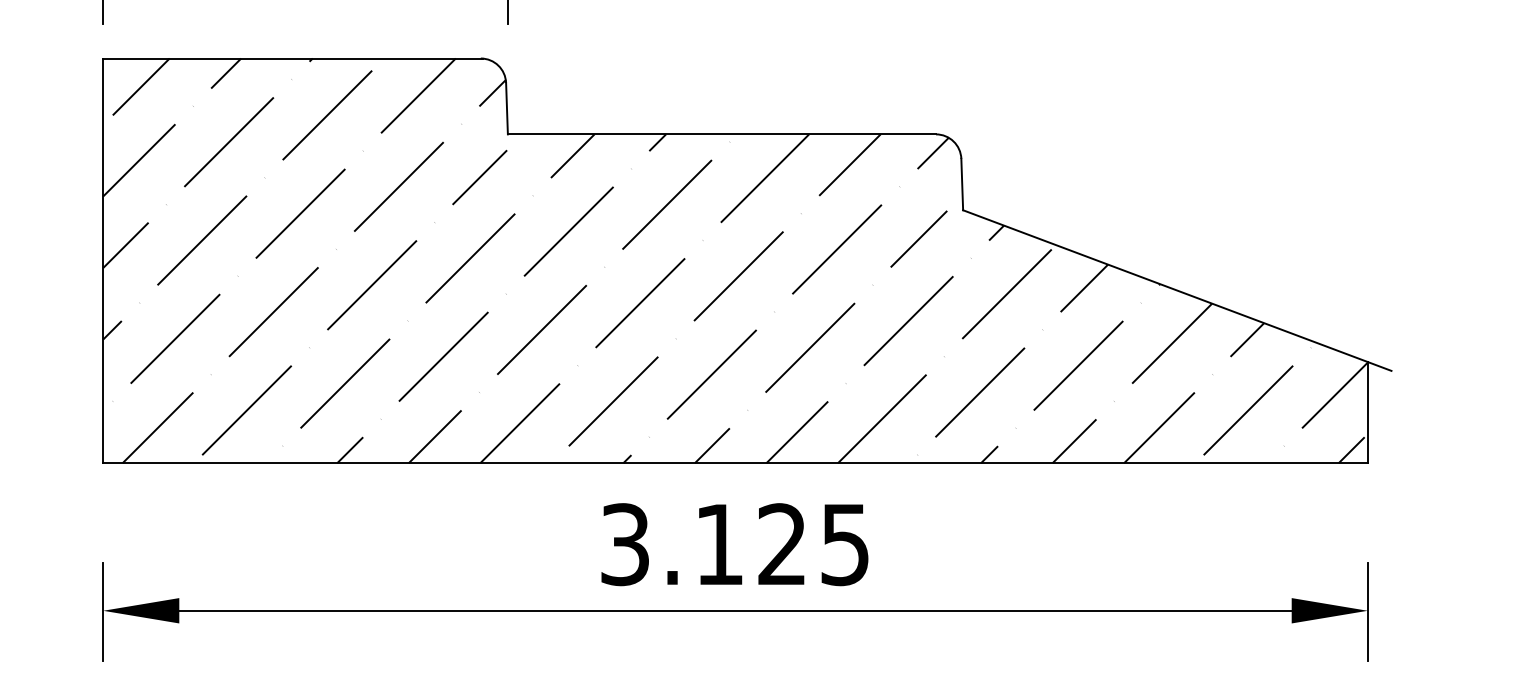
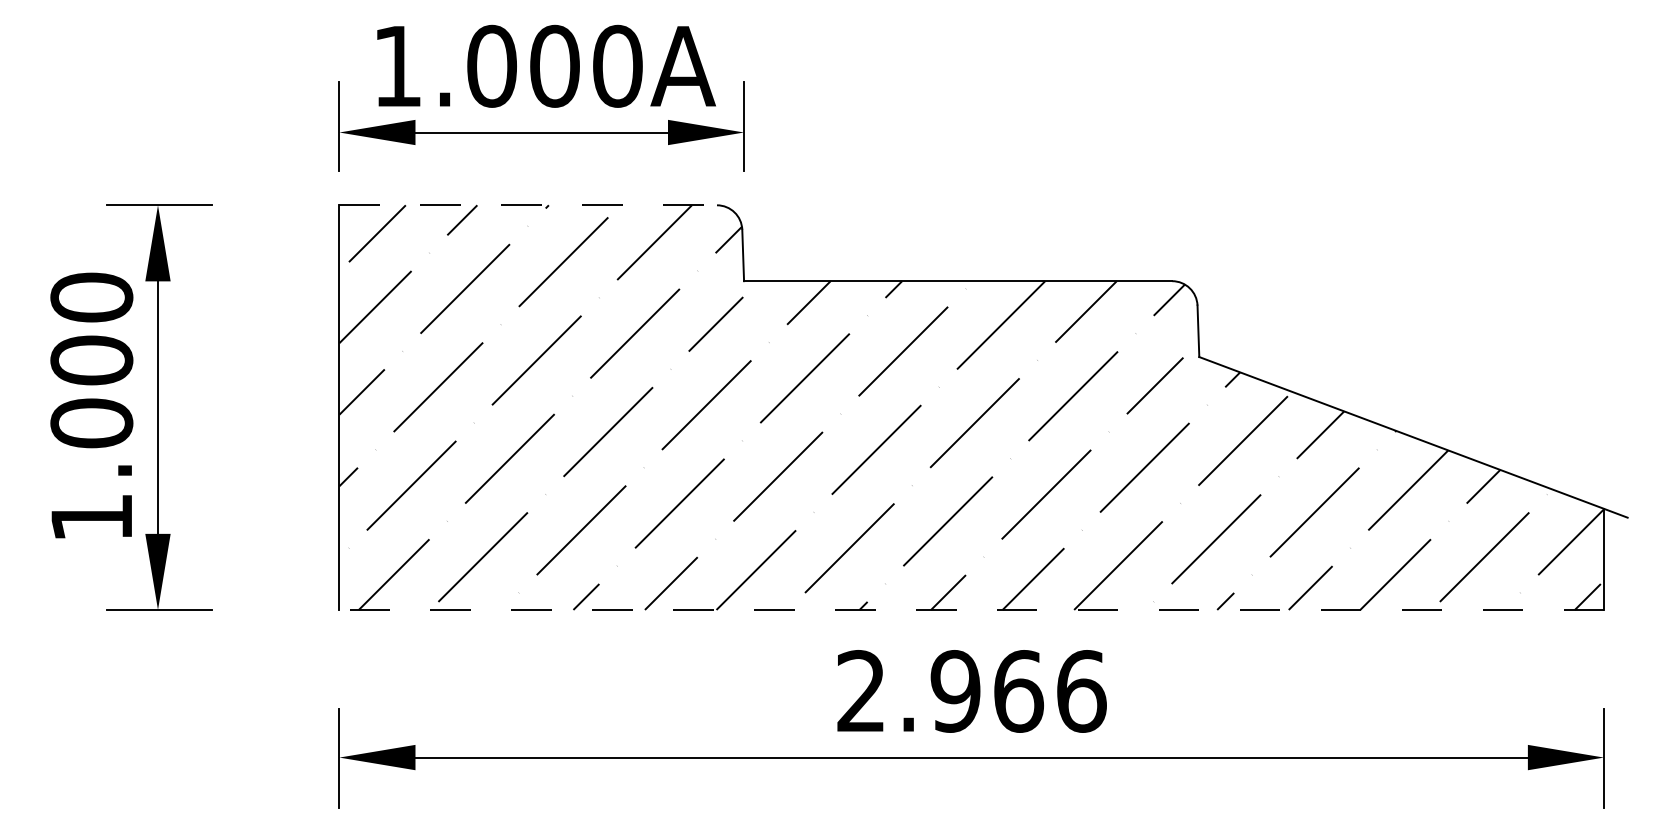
line: (293, 58) -> (529, 205), solid -> dashed
line: (735, 462) -> (971, 609), solid -> dashed
text: (735, 544) -> (971, 691), 3.125 -> 2.966

